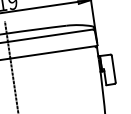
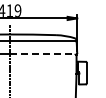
line: (53, 51) -> (43, 53), solid -> dashed

